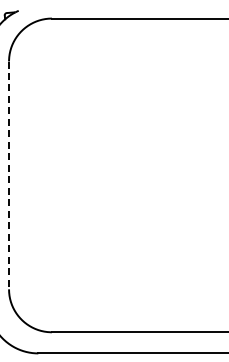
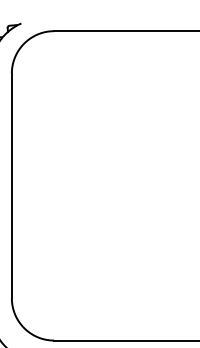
line: (9, 175) -> (12, 185), dashed -> solid

